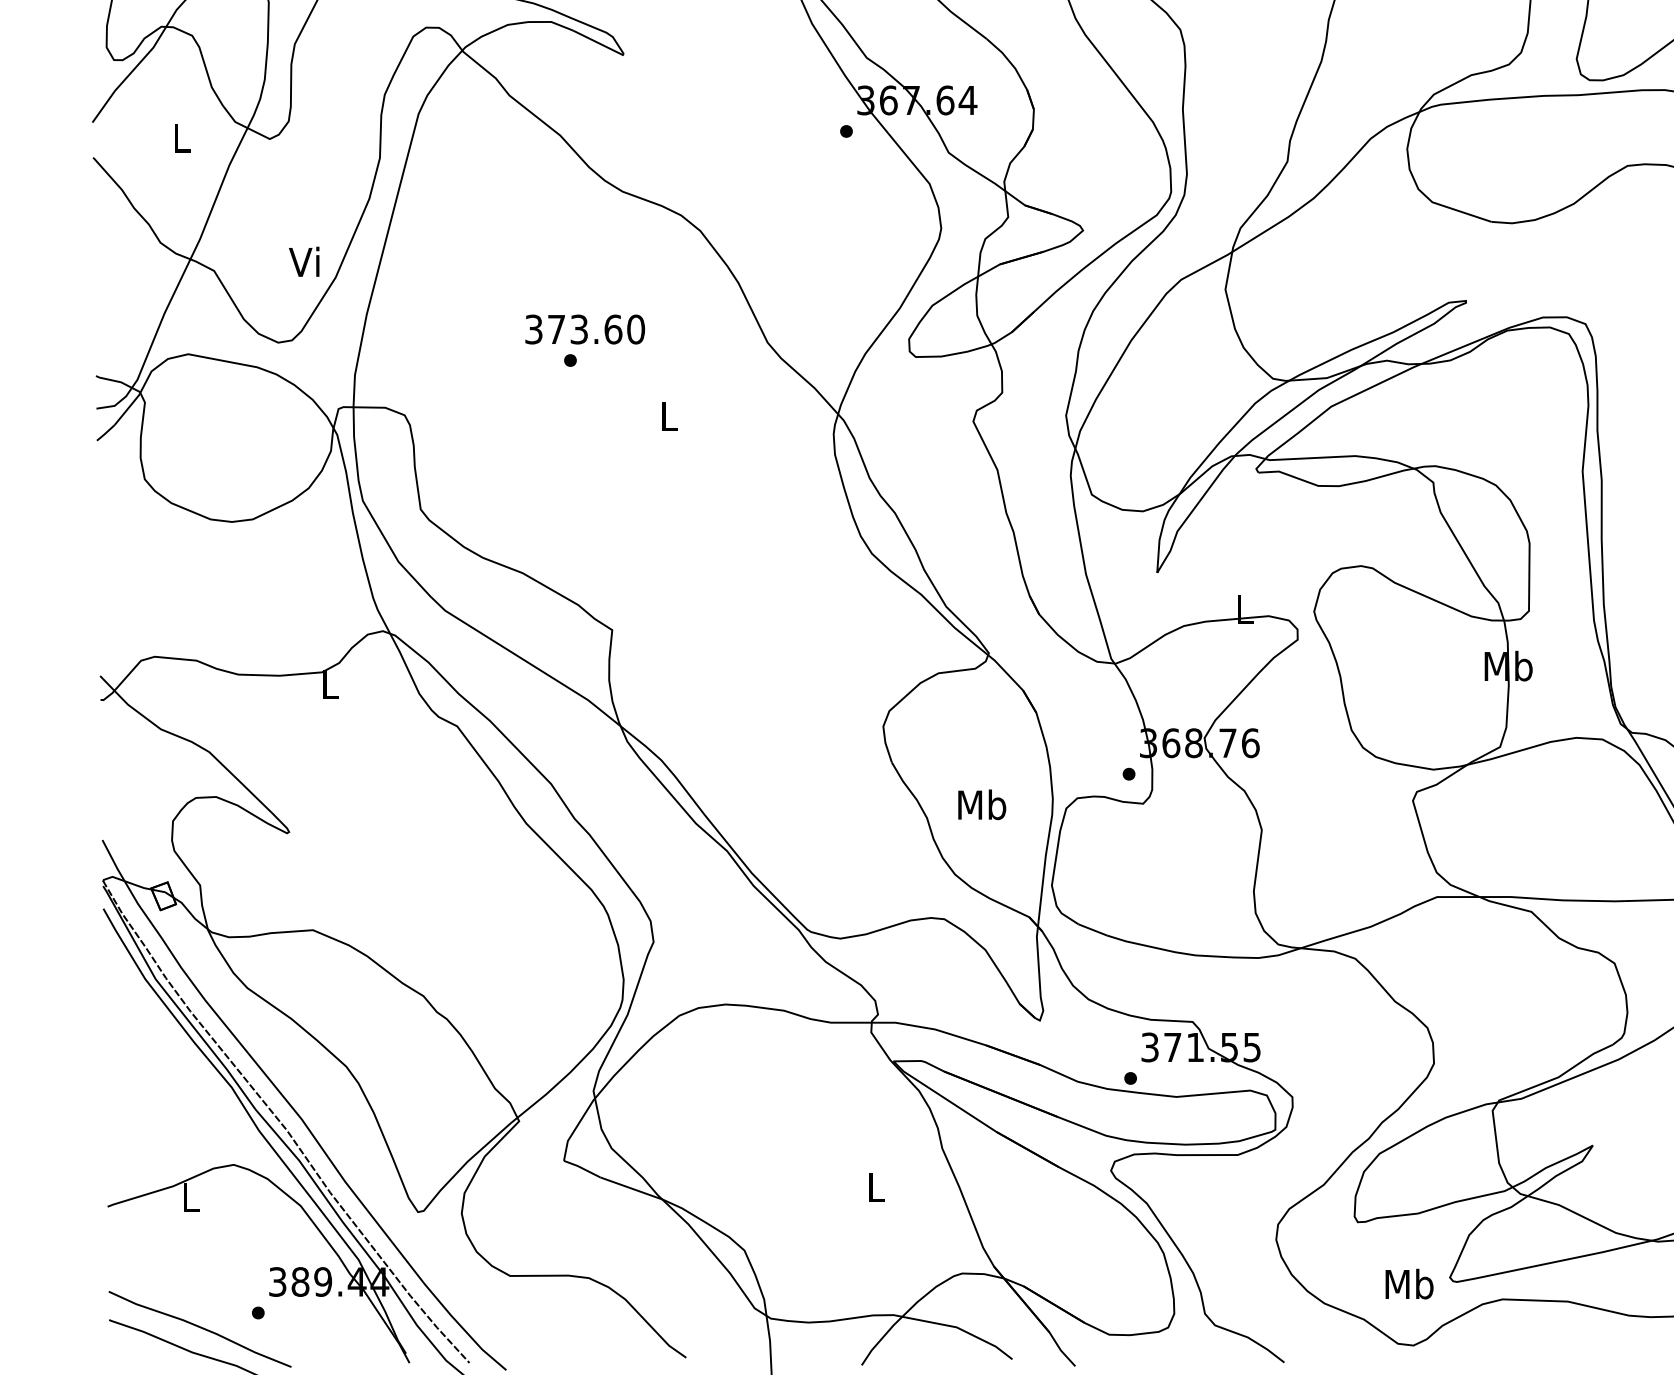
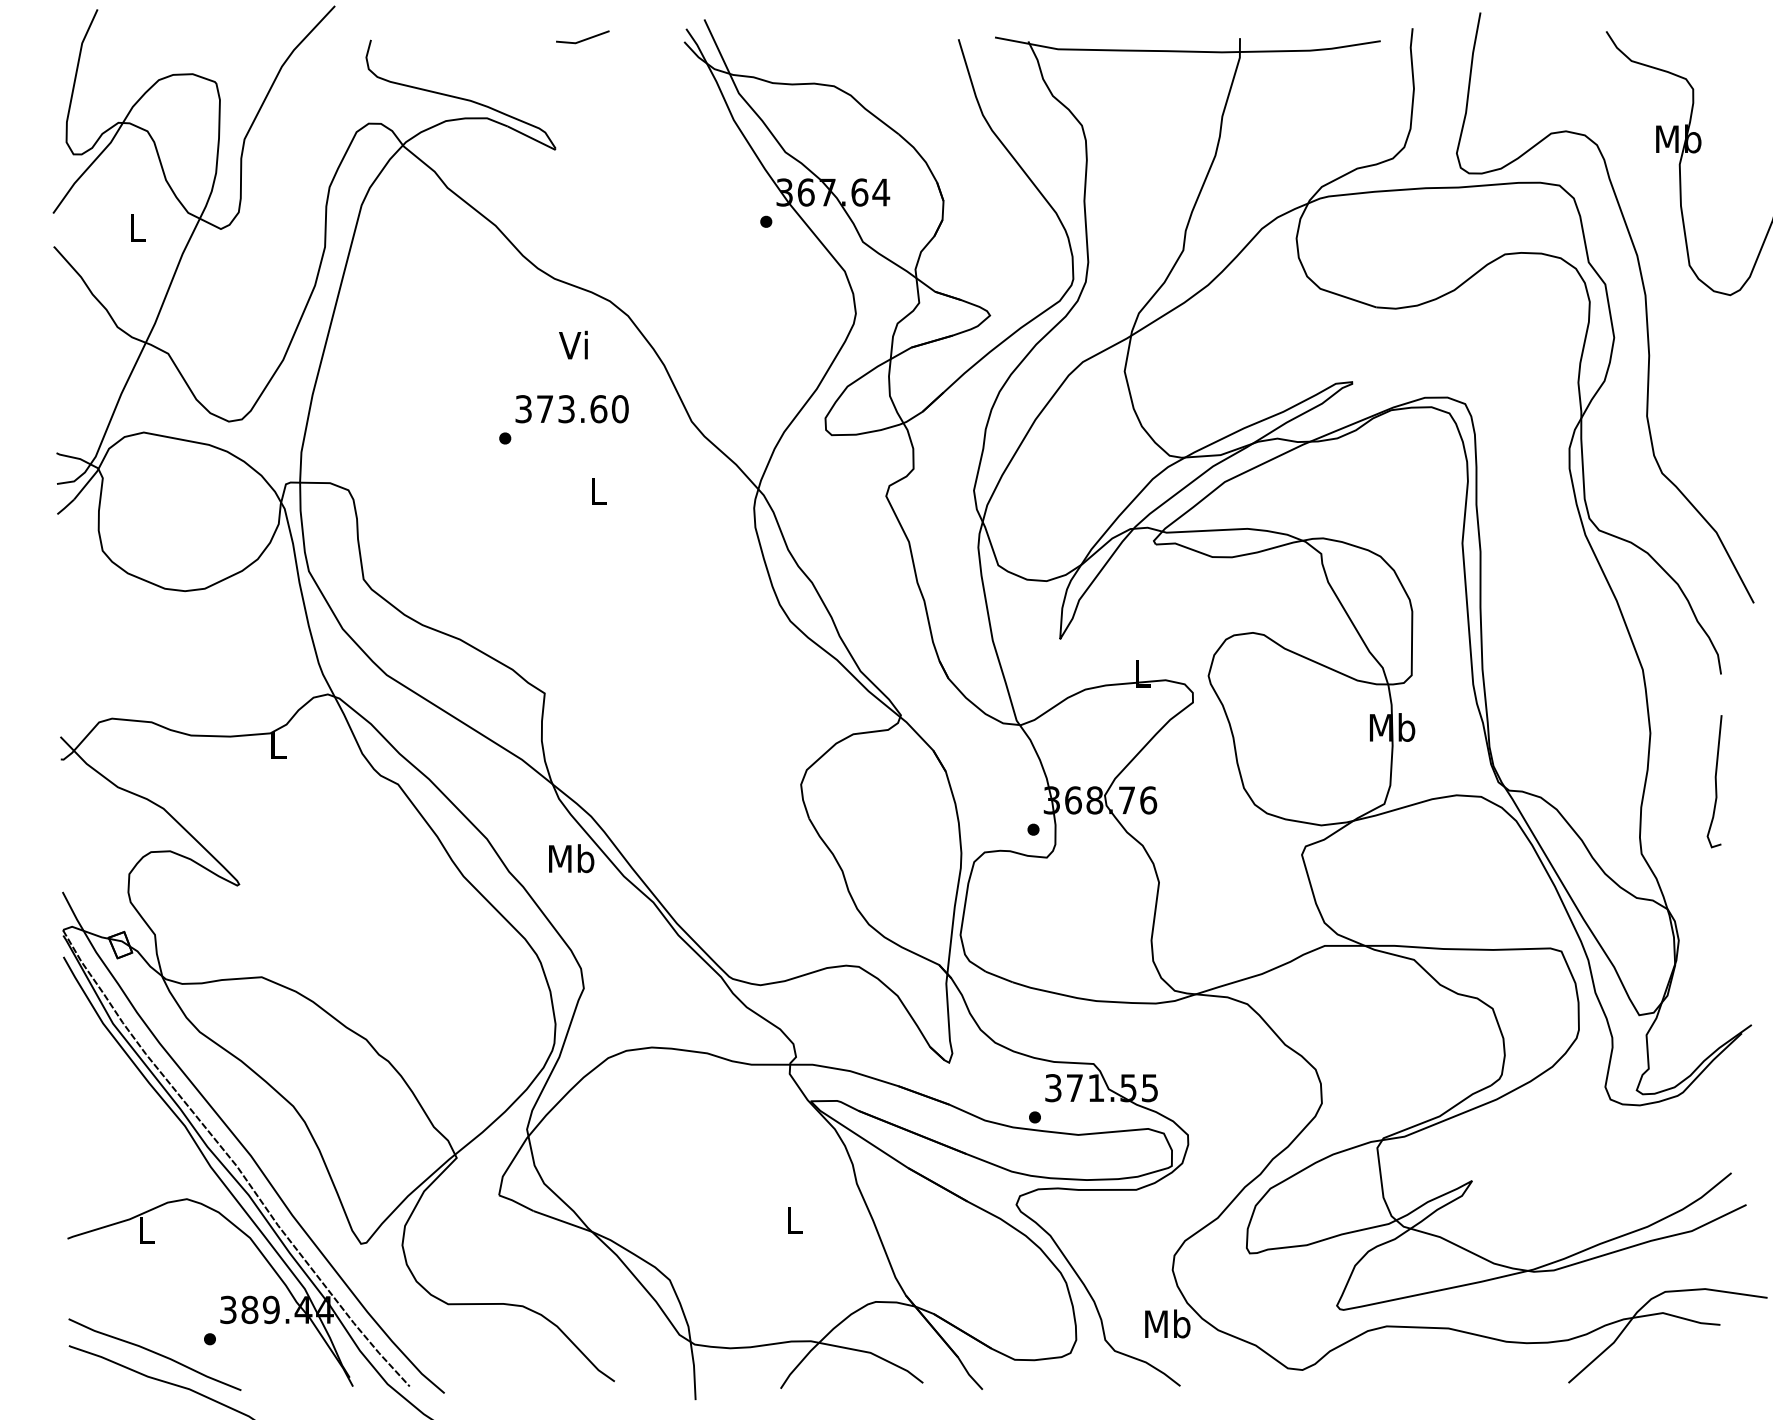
text: (304, 261) -> (573, 344), moved
text: (584, 329) -> (571, 409), moved
text: (982, 804) -> (571, 858), moved
text: (1409, 1283) -> (1167, 1323), moved

